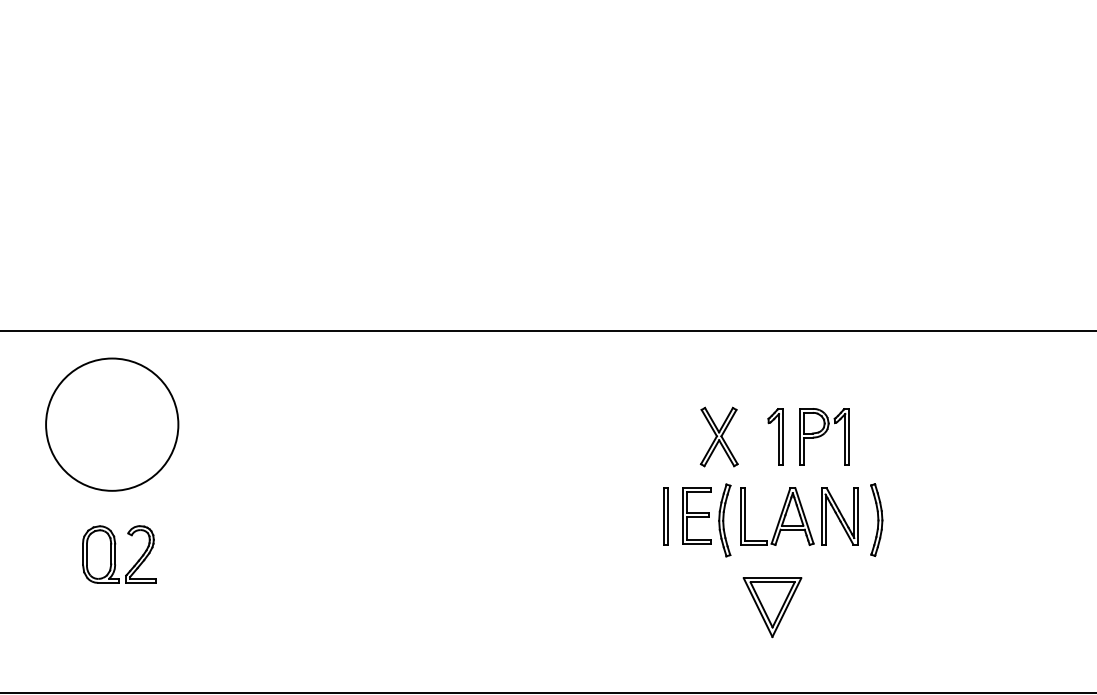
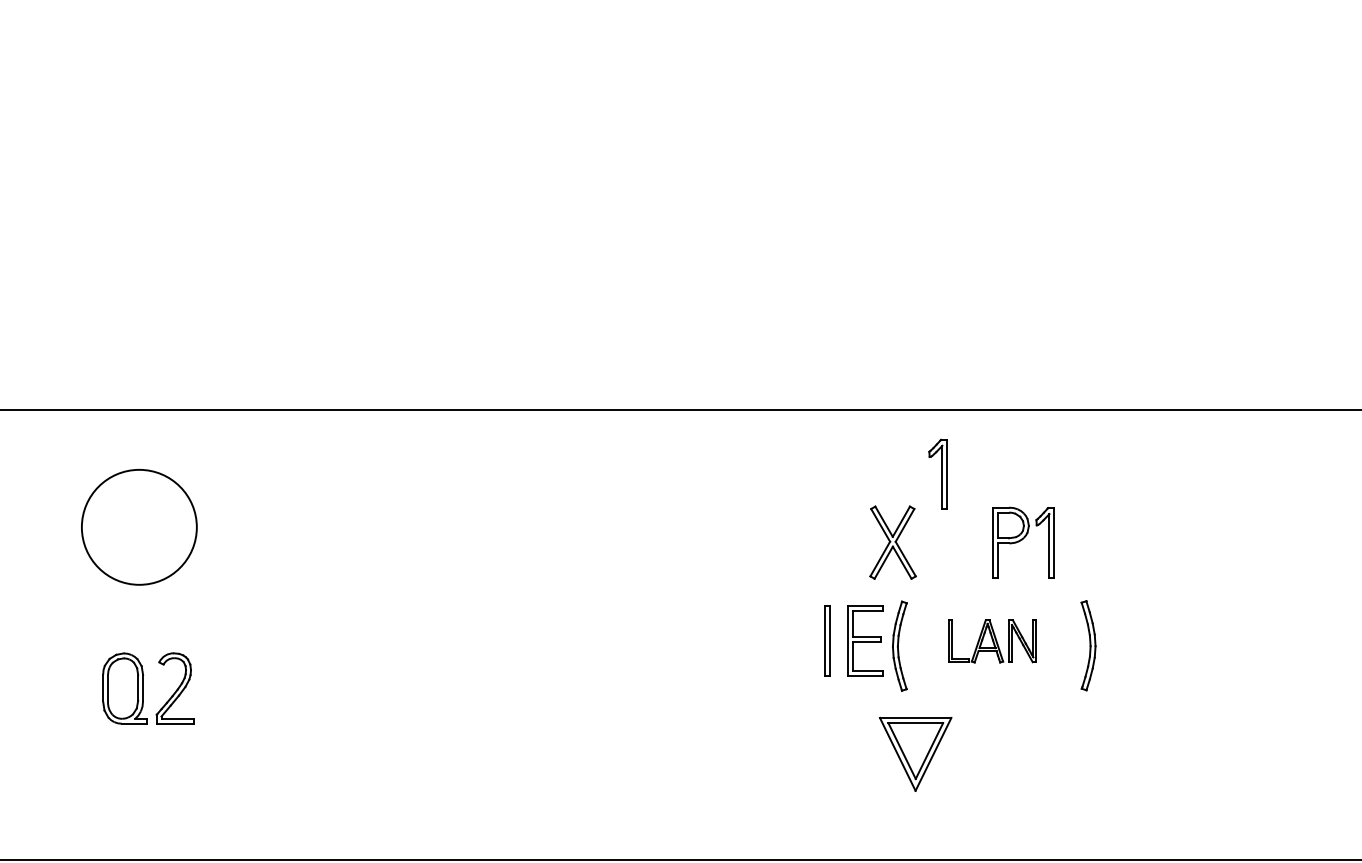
circle: (112, 424) -> (139, 527), size x0.7
part: (775, 436) -> (937, 473), moved
part: (799, 516) -> (992, 641), size x0.6
part: (772, 607) -> (915, 754), moved

